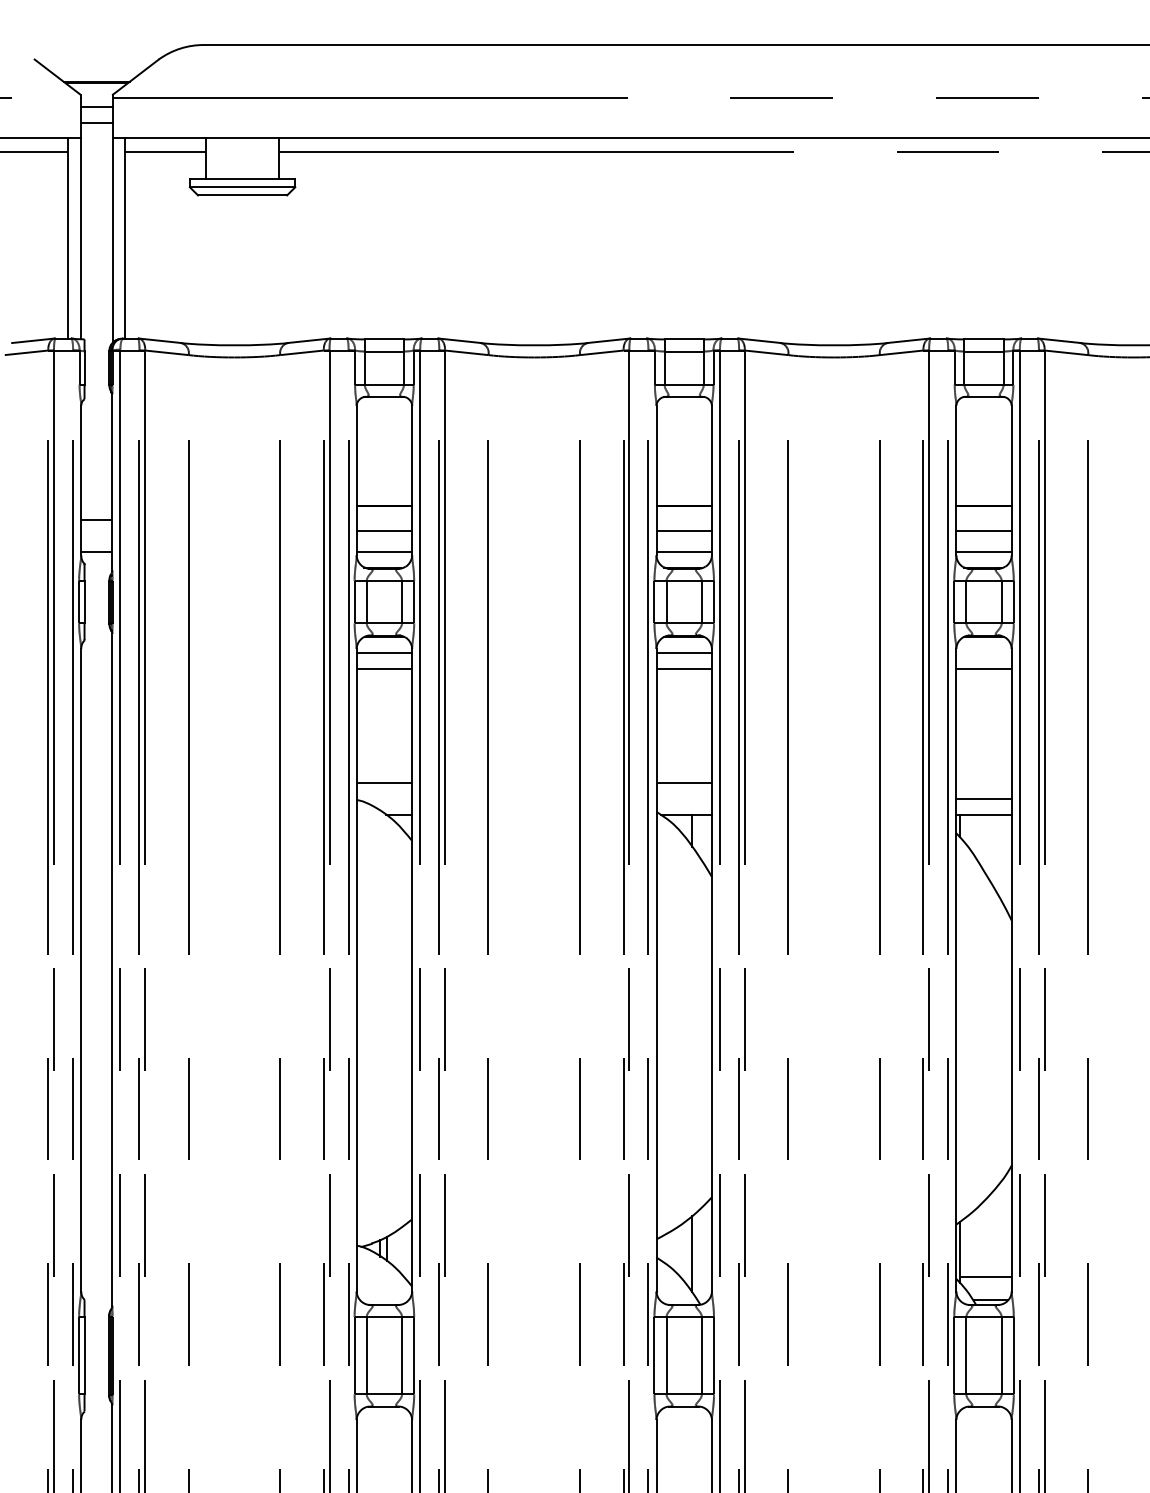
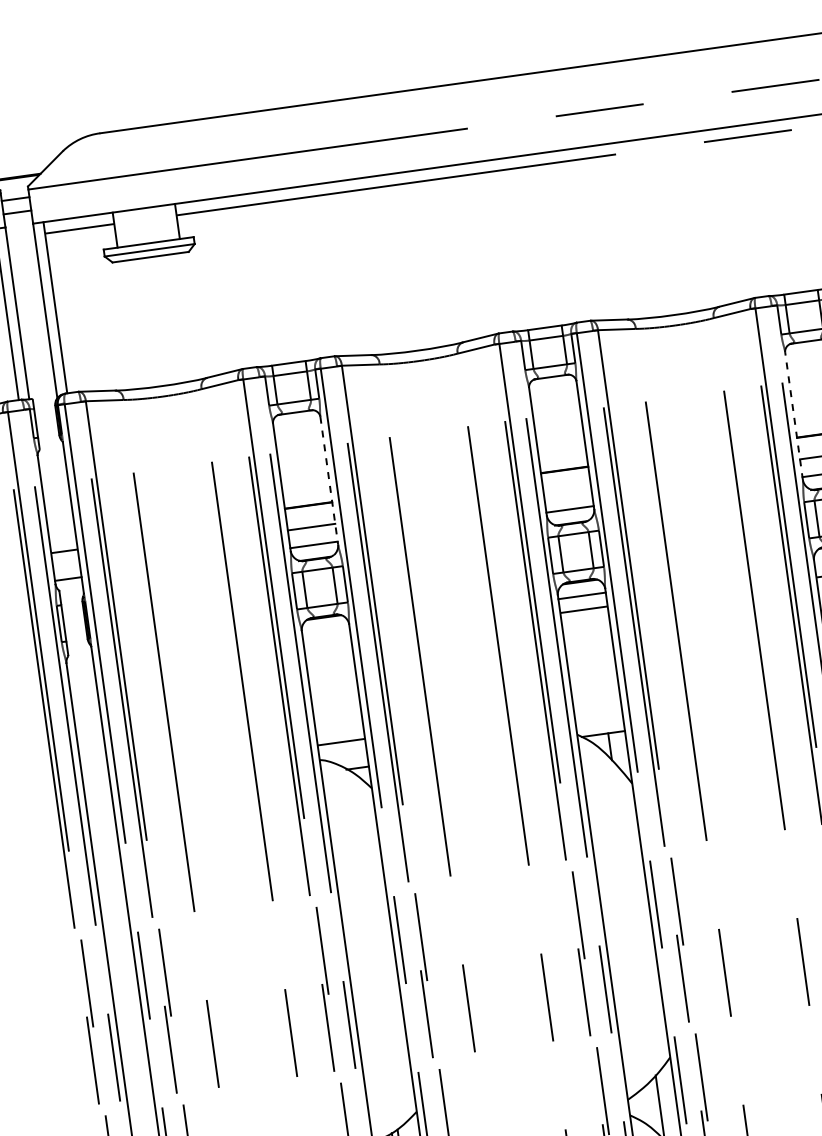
line: (412, 480) -> (329, 480), solid -> dashed
line: (956, 480) -> (794, 416), solid -> dashed
line: (683, 531) -> (567, 492), removed
line: (384, 653) -> (326, 631), removed
line: (384, 669) -> (328, 645), removed
line: (683, 782) -> (596, 706), removed

